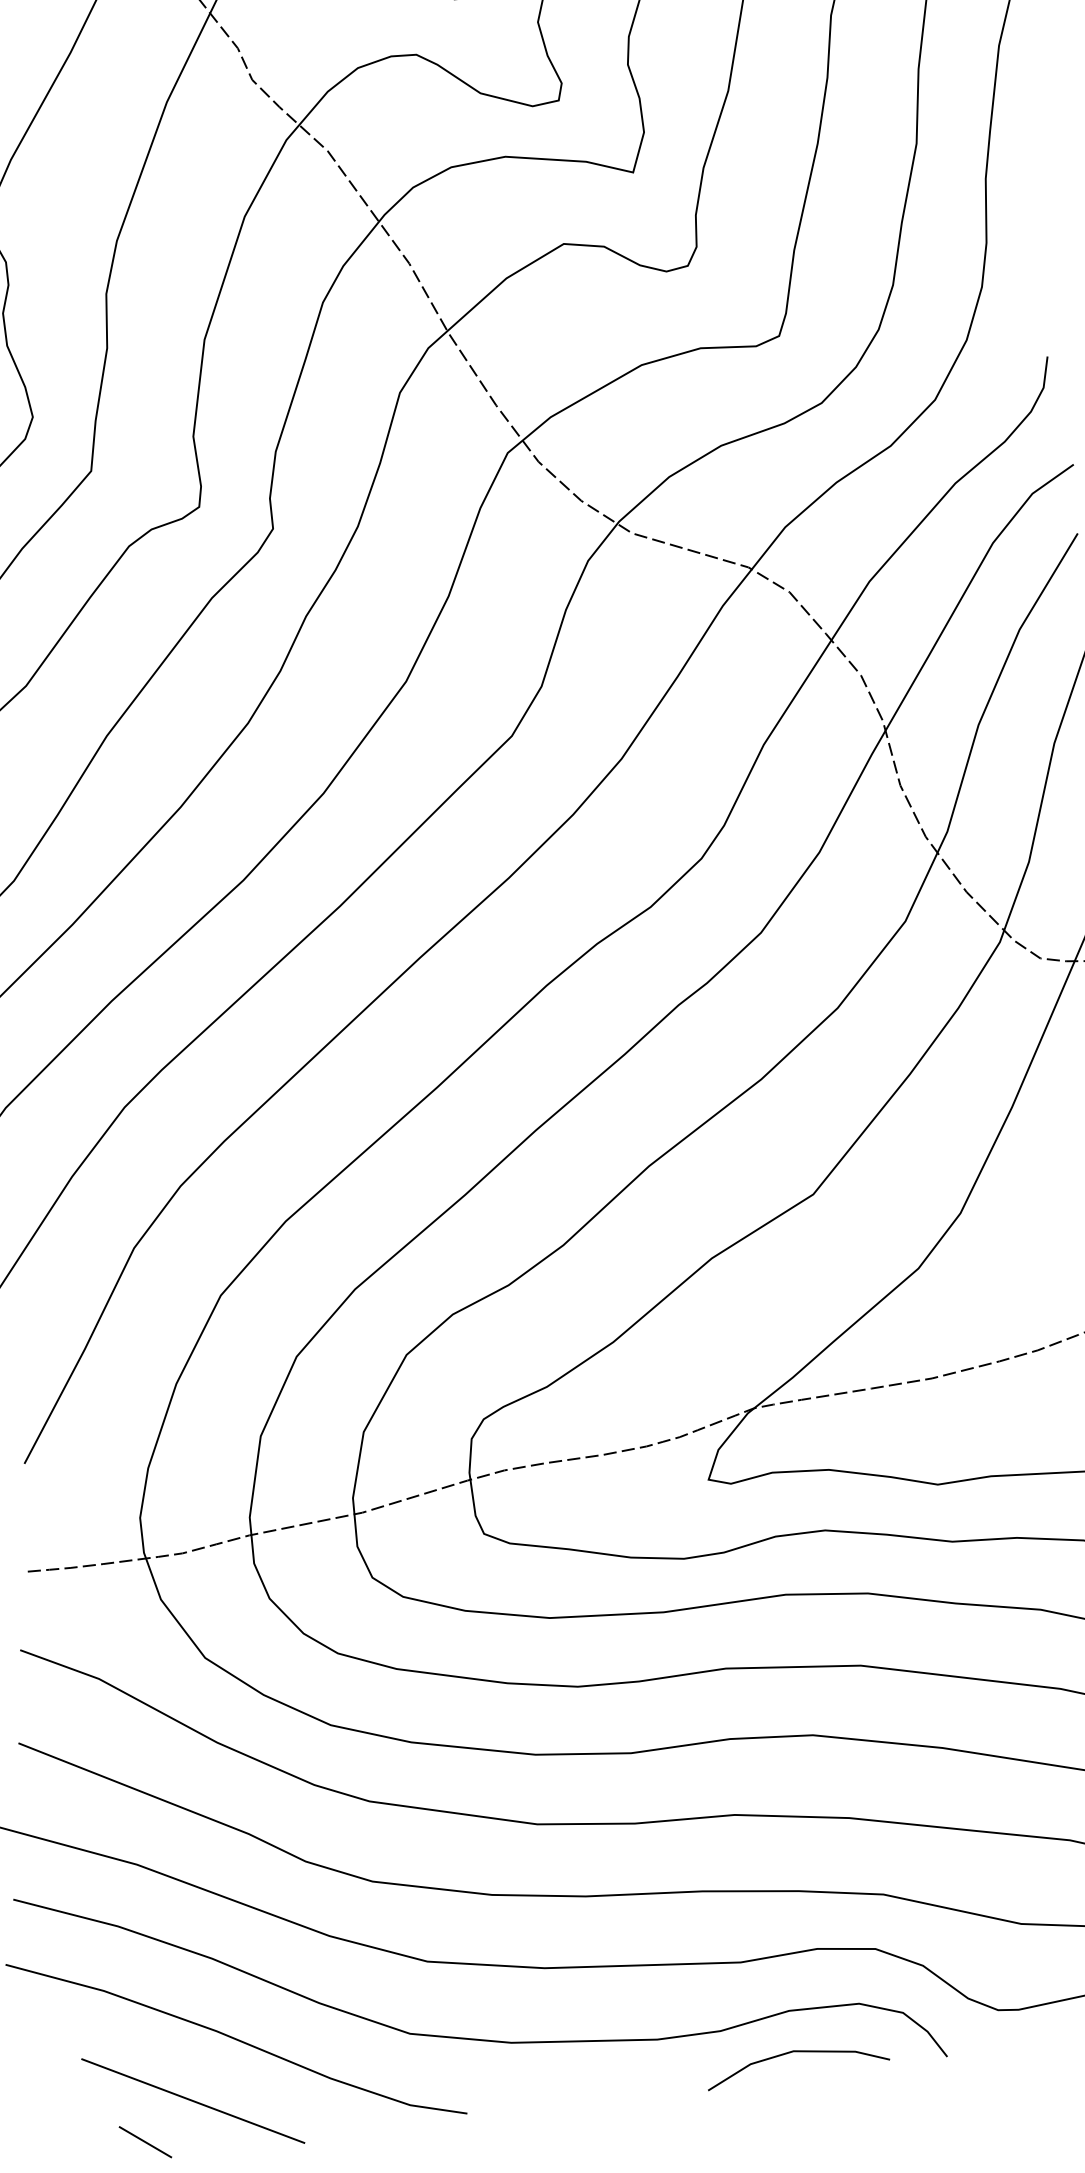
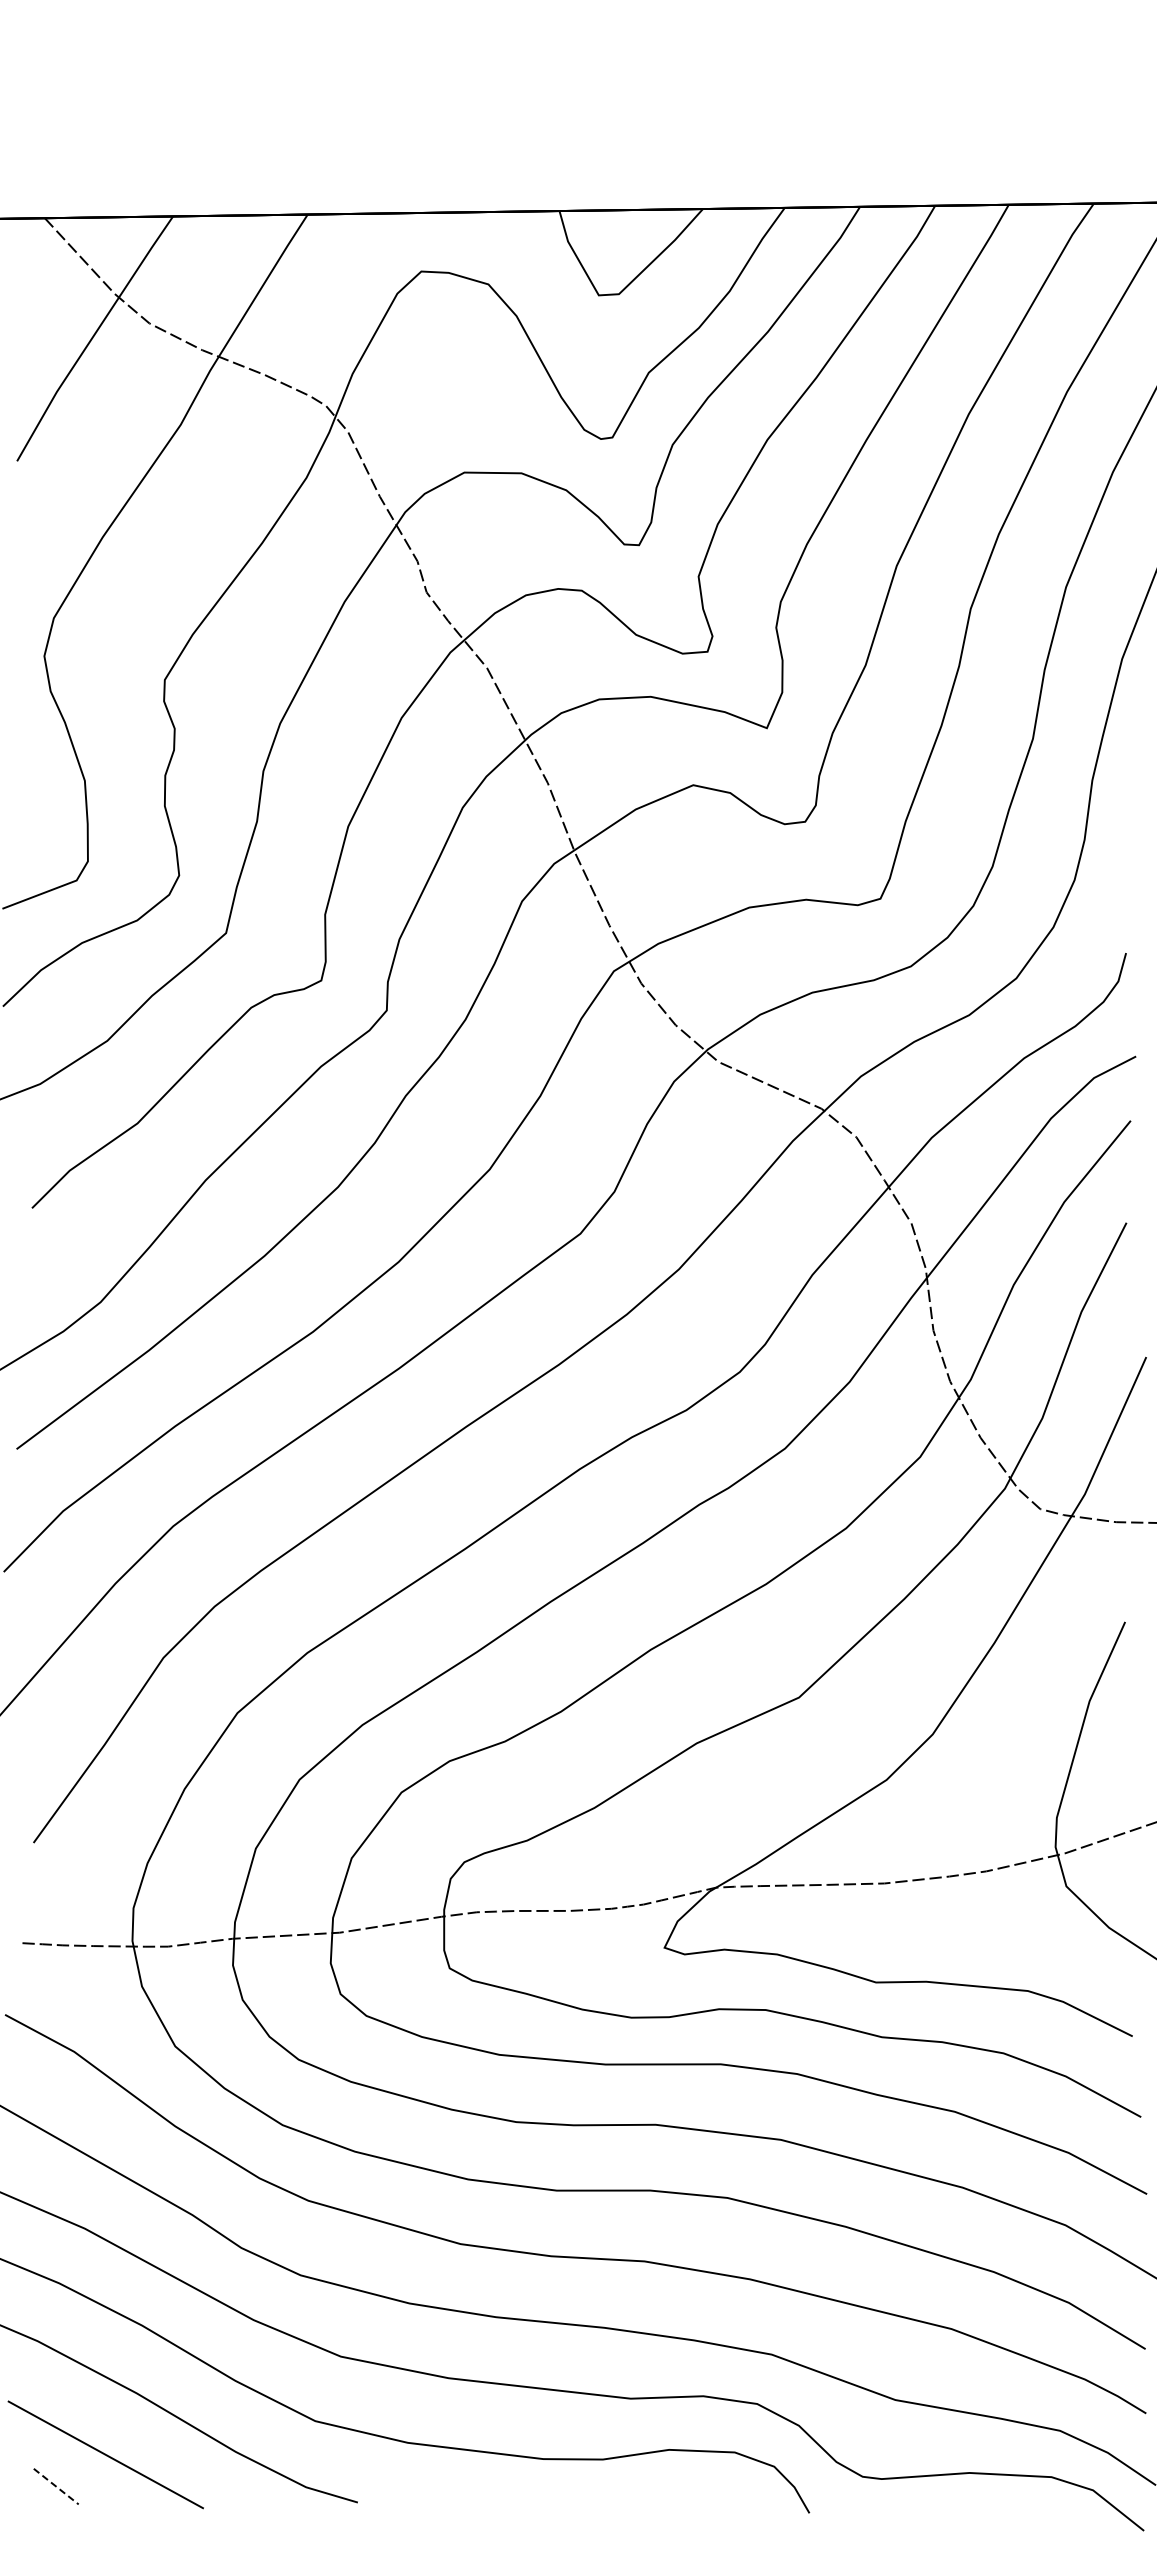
line: (796, 2052) -> (670, 2489), removed
line: (145, 2142) -> (56, 2486), solid -> dashed

